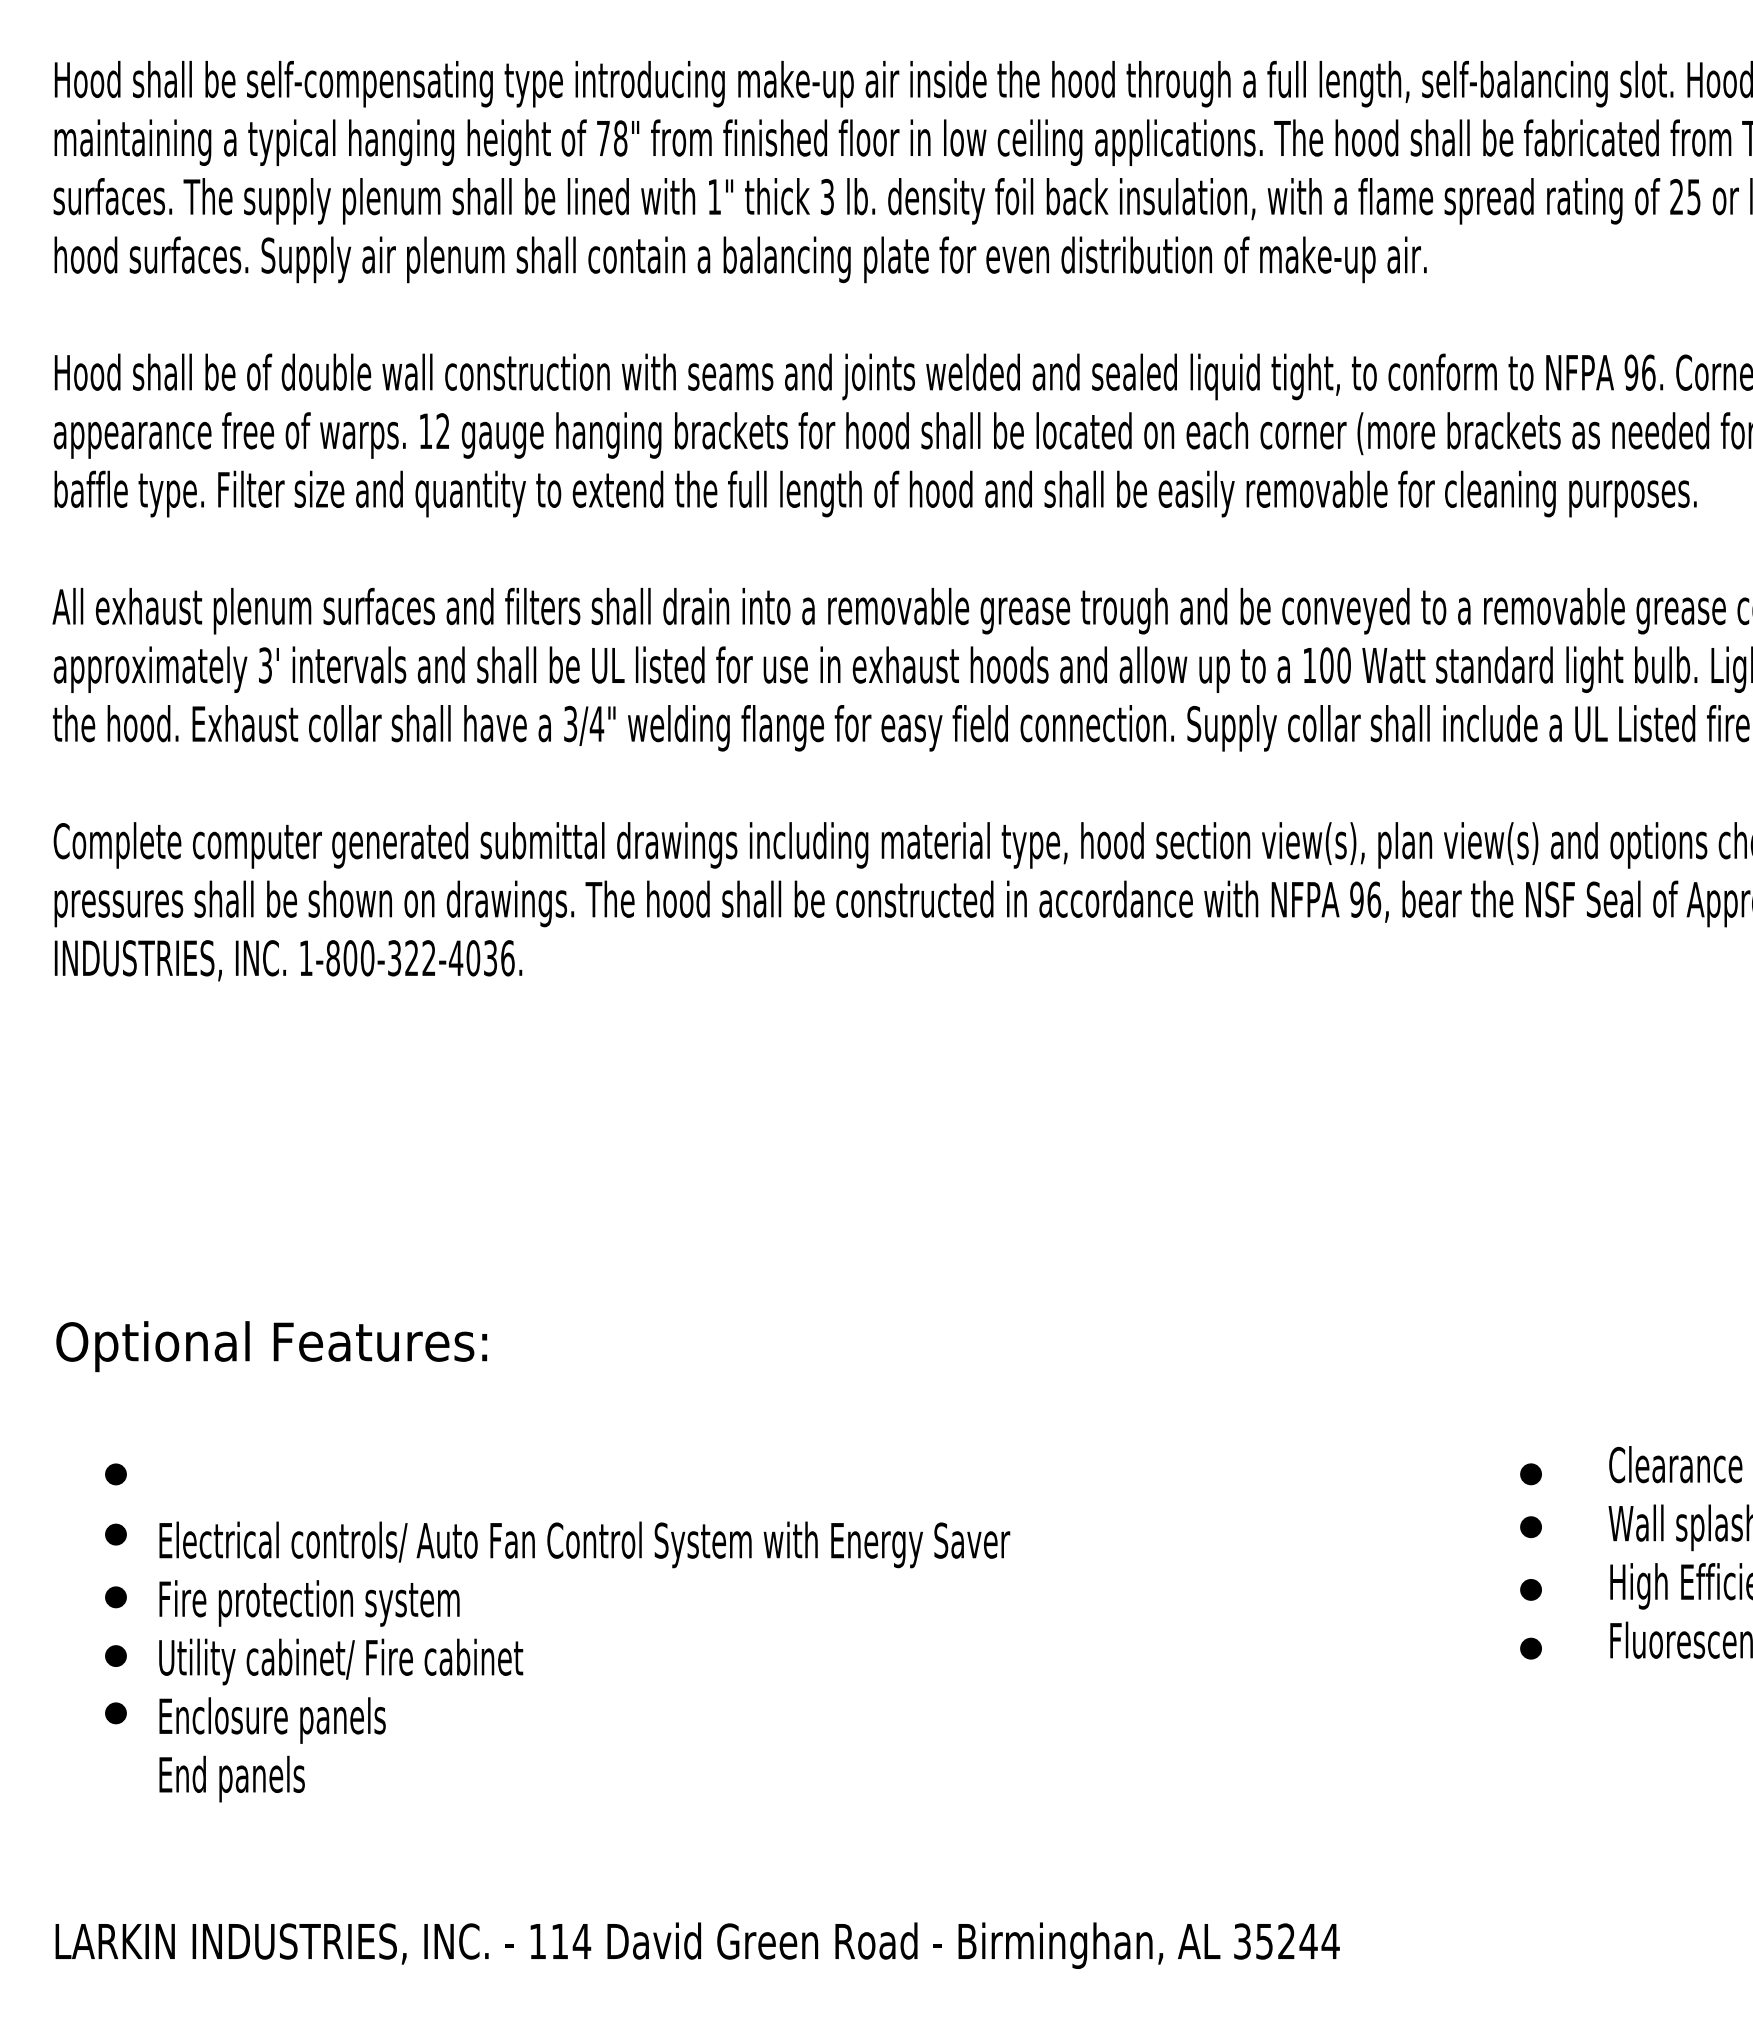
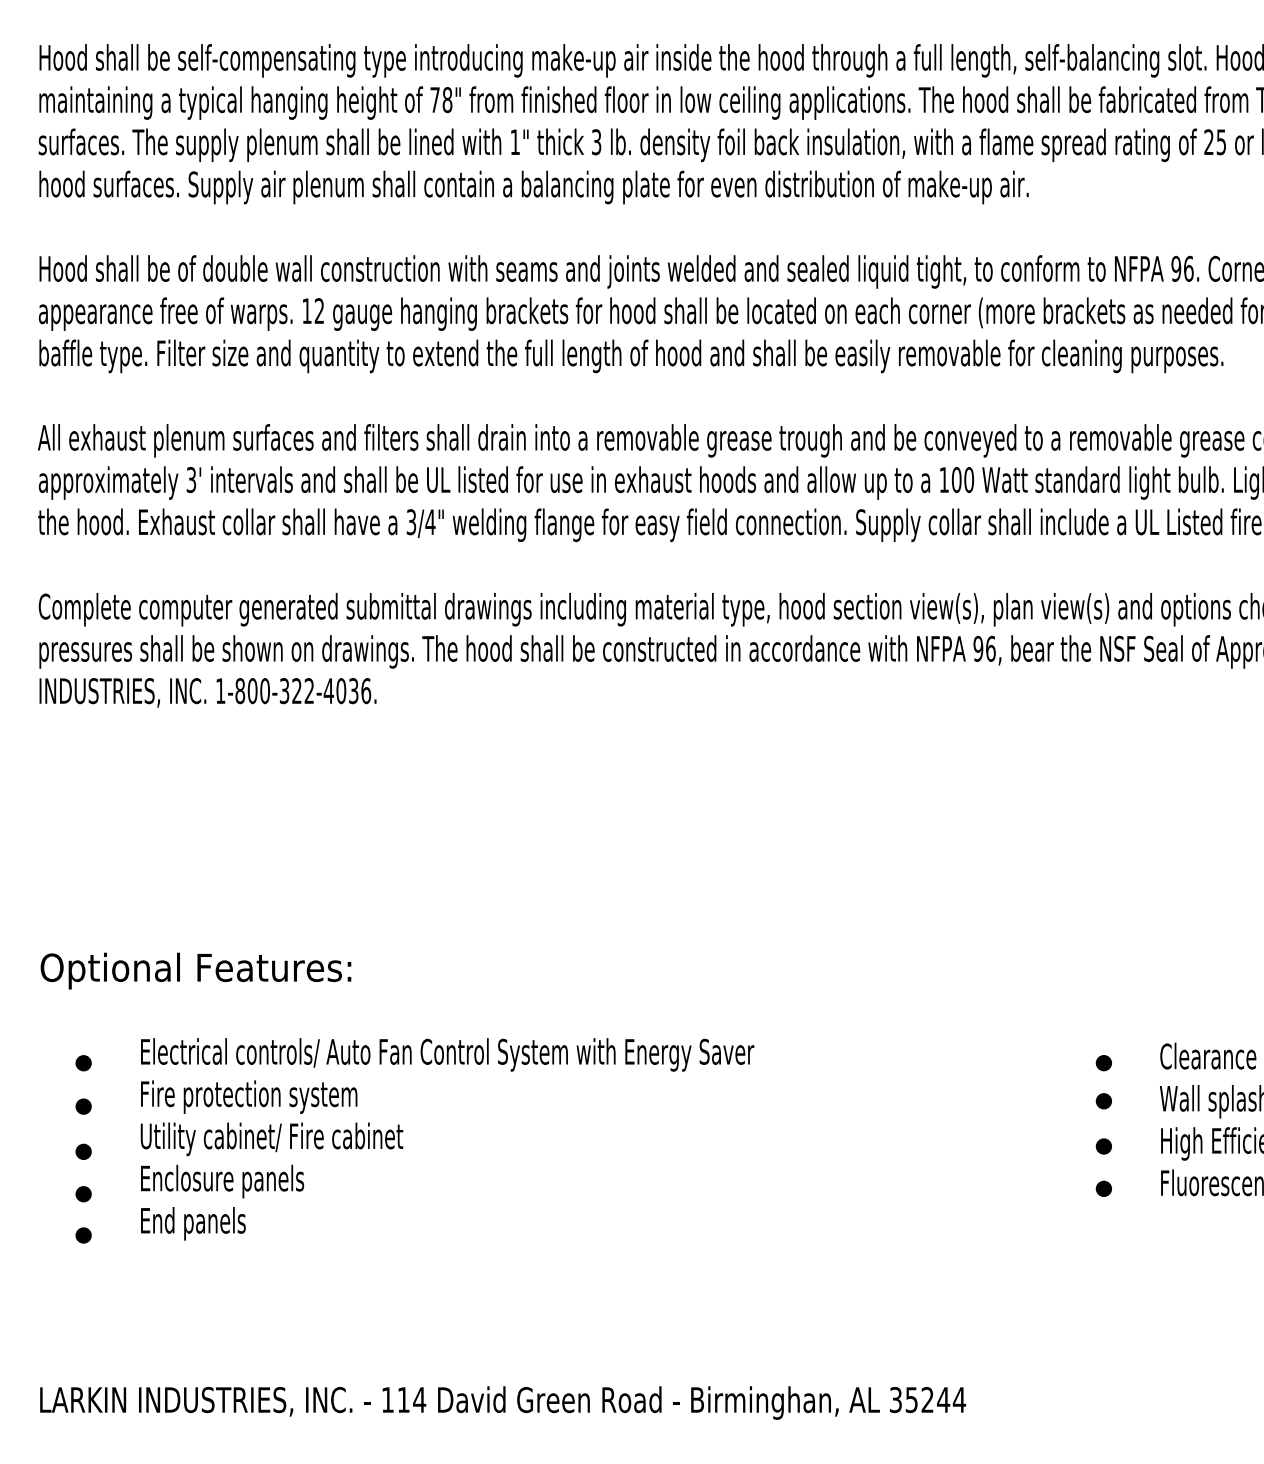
text: (584, 1661) -> (447, 1139), moved

